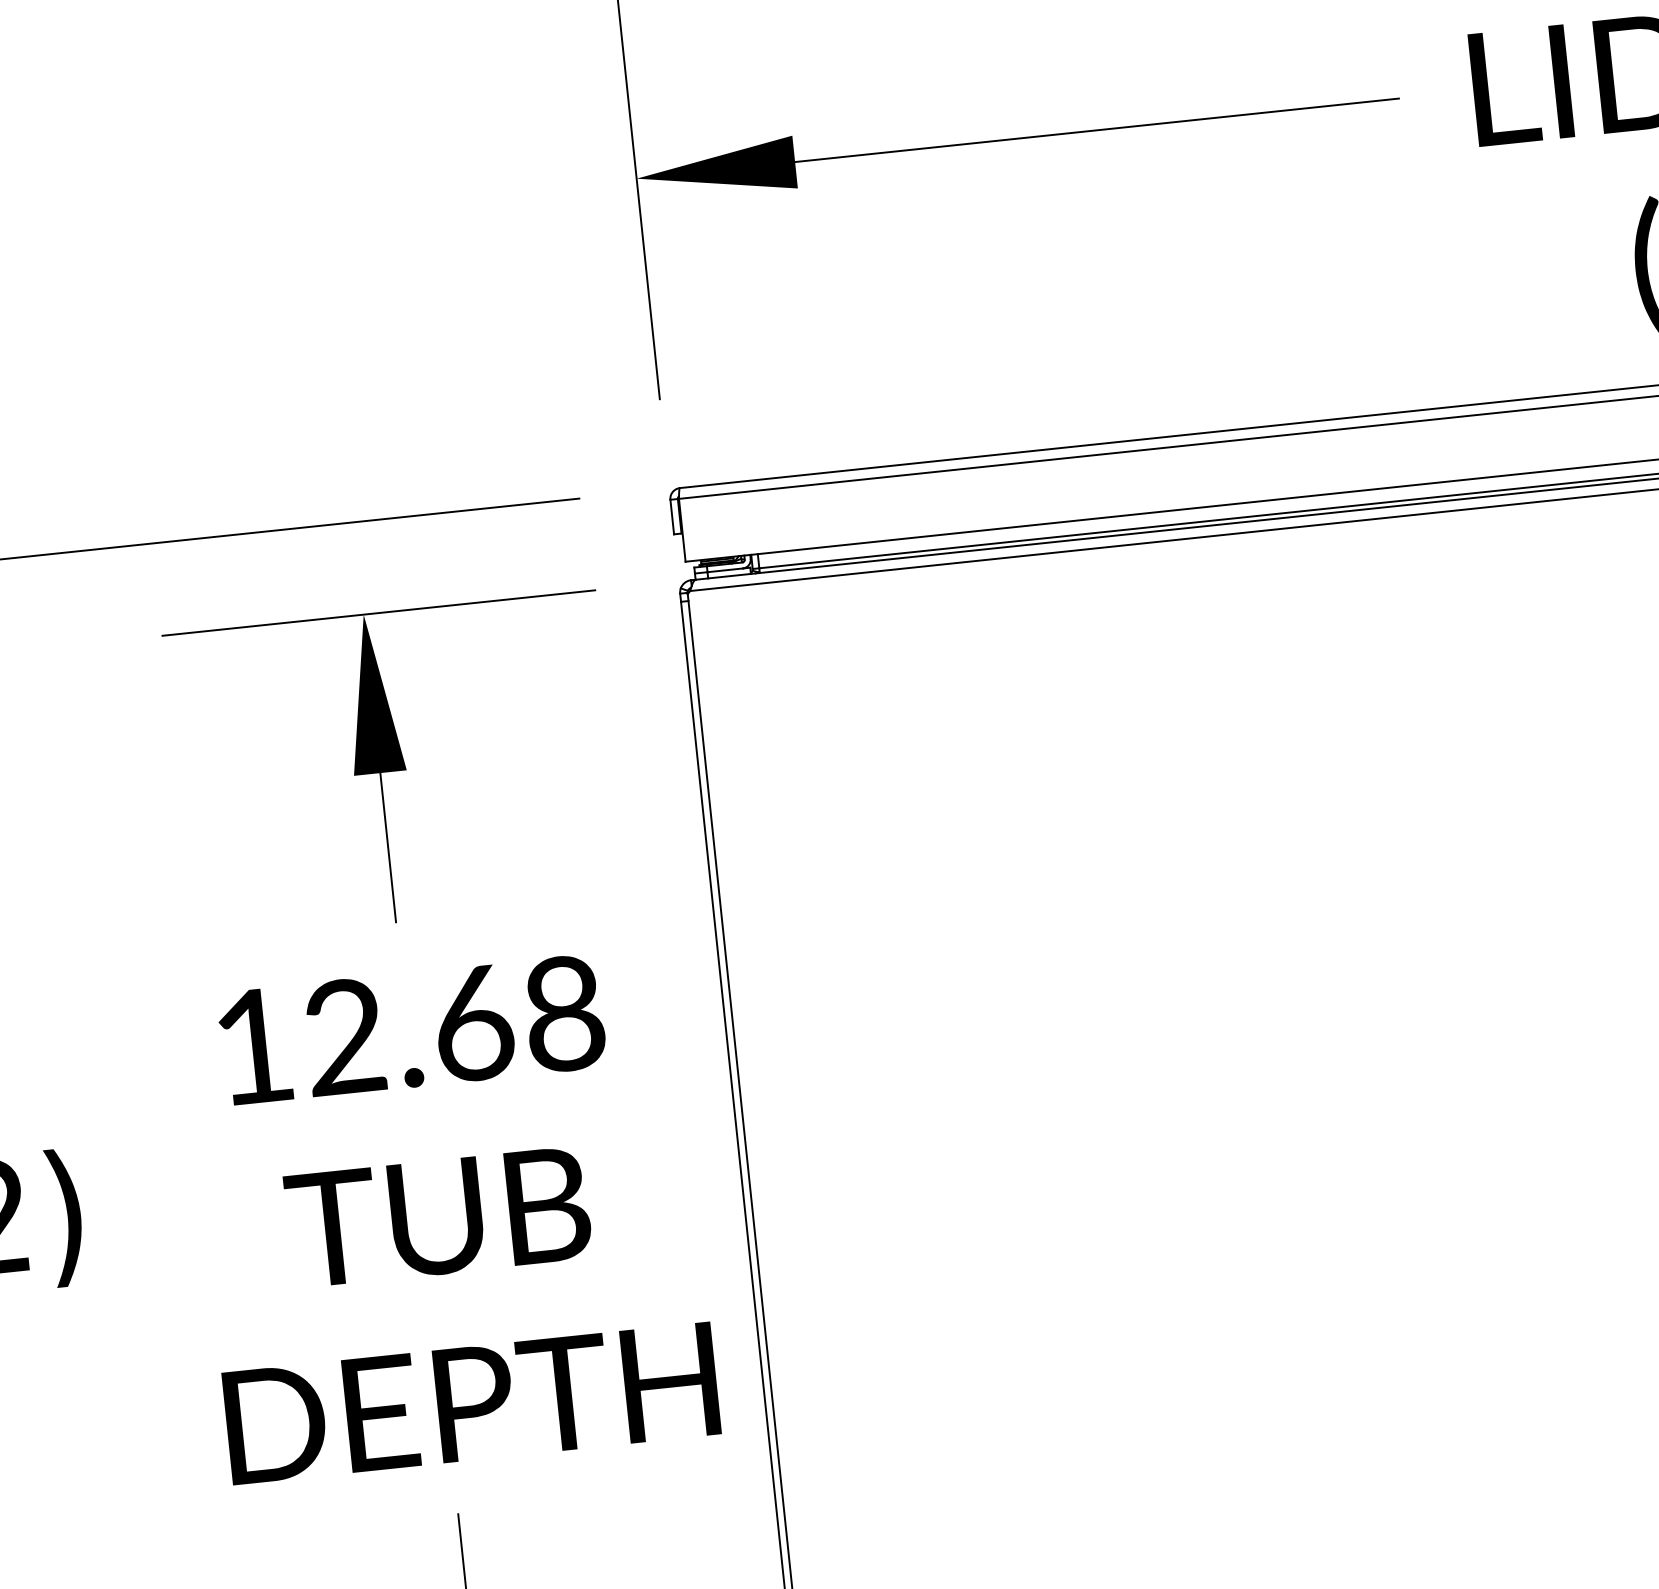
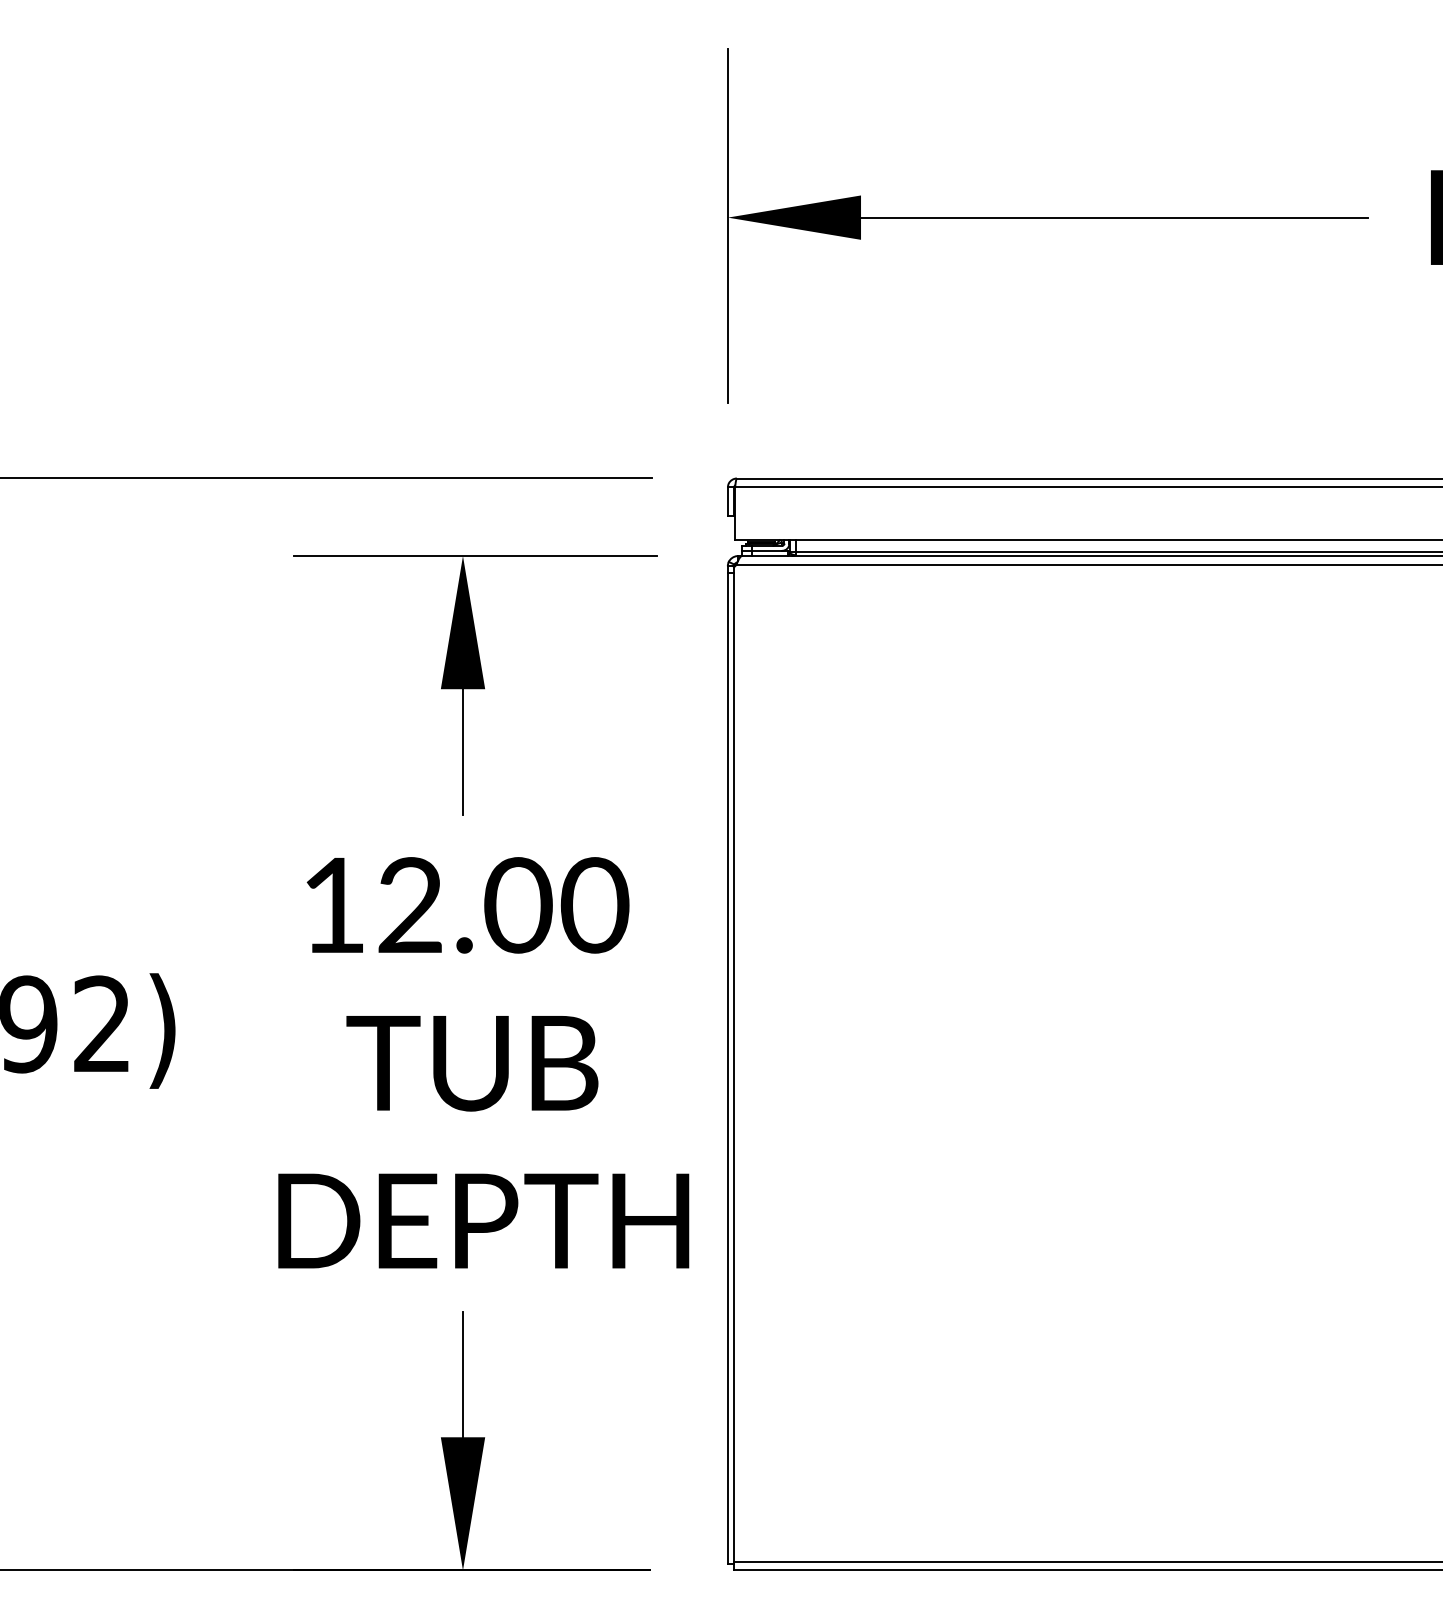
text: (518, 1018) -> (556, 905), 12.68 -> 12.00

